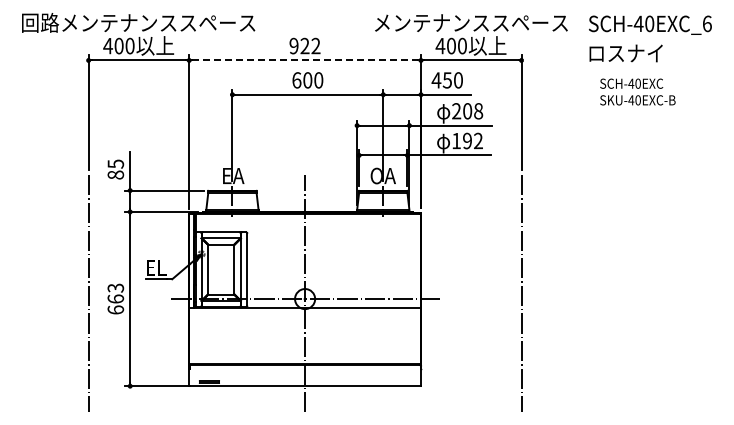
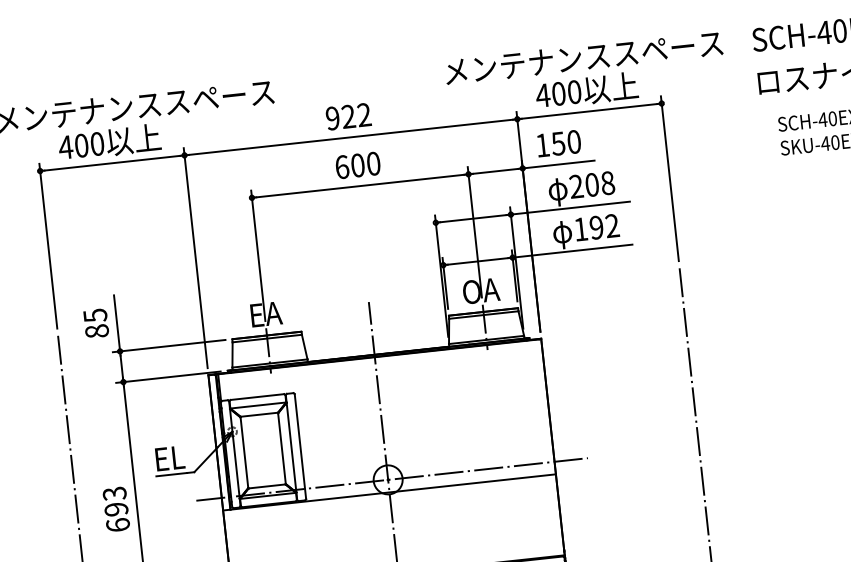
line: (305, 60) -> (351, 137), dashed -> solid
text: (436, 80) -> (542, 145), 450 -> 150
text: (115, 298) -> (115, 508), 663 -> 693

